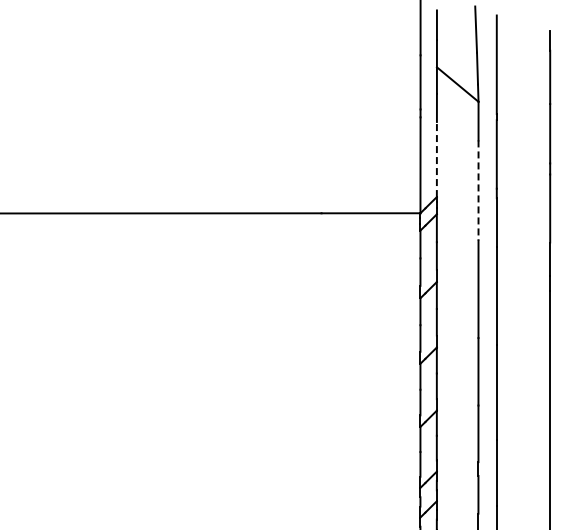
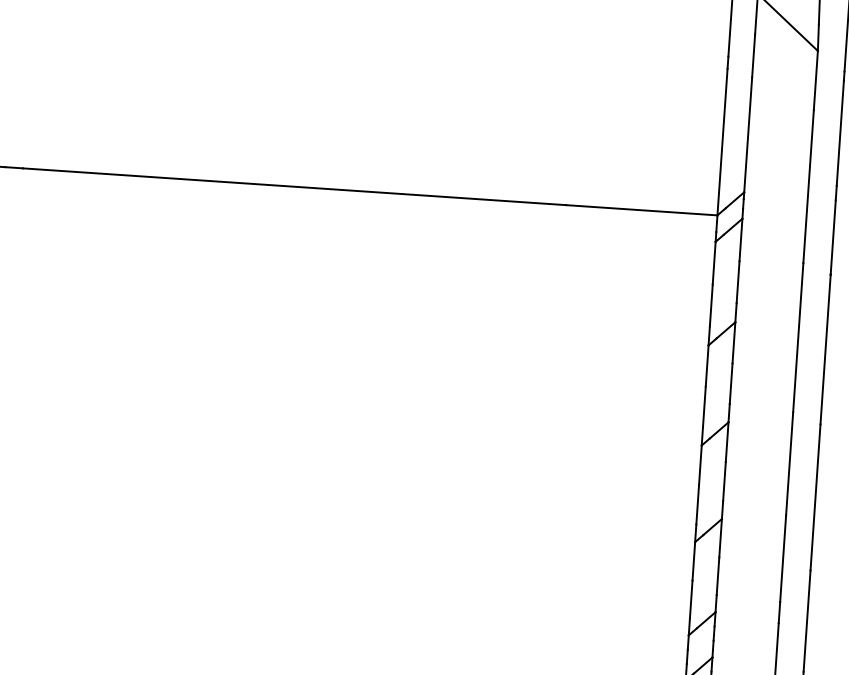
line: (436, 159) -> (747, 134), dashed -> solid
line: (478, 190) -> (808, 186), dashed -> solid

